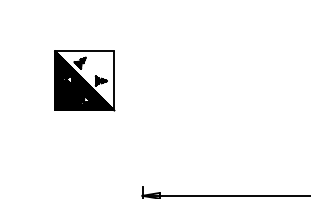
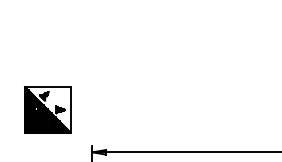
part: (84, 80) -> (47, 109), moved

